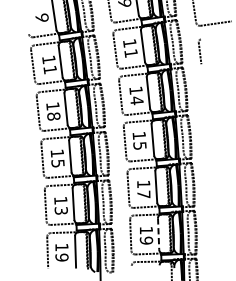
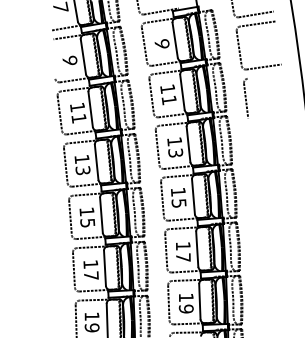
part: (199, 51) -> (245, 98), size x1.43
text: (136, 100) -> (175, 152), 14 -> 13
text: (53, 116) -> (82, 170), 18 -> 13
text: (60, 210) -> (90, 275), 13 -> 17
line: (158, 233) -> (199, 301), dashed -> solid

